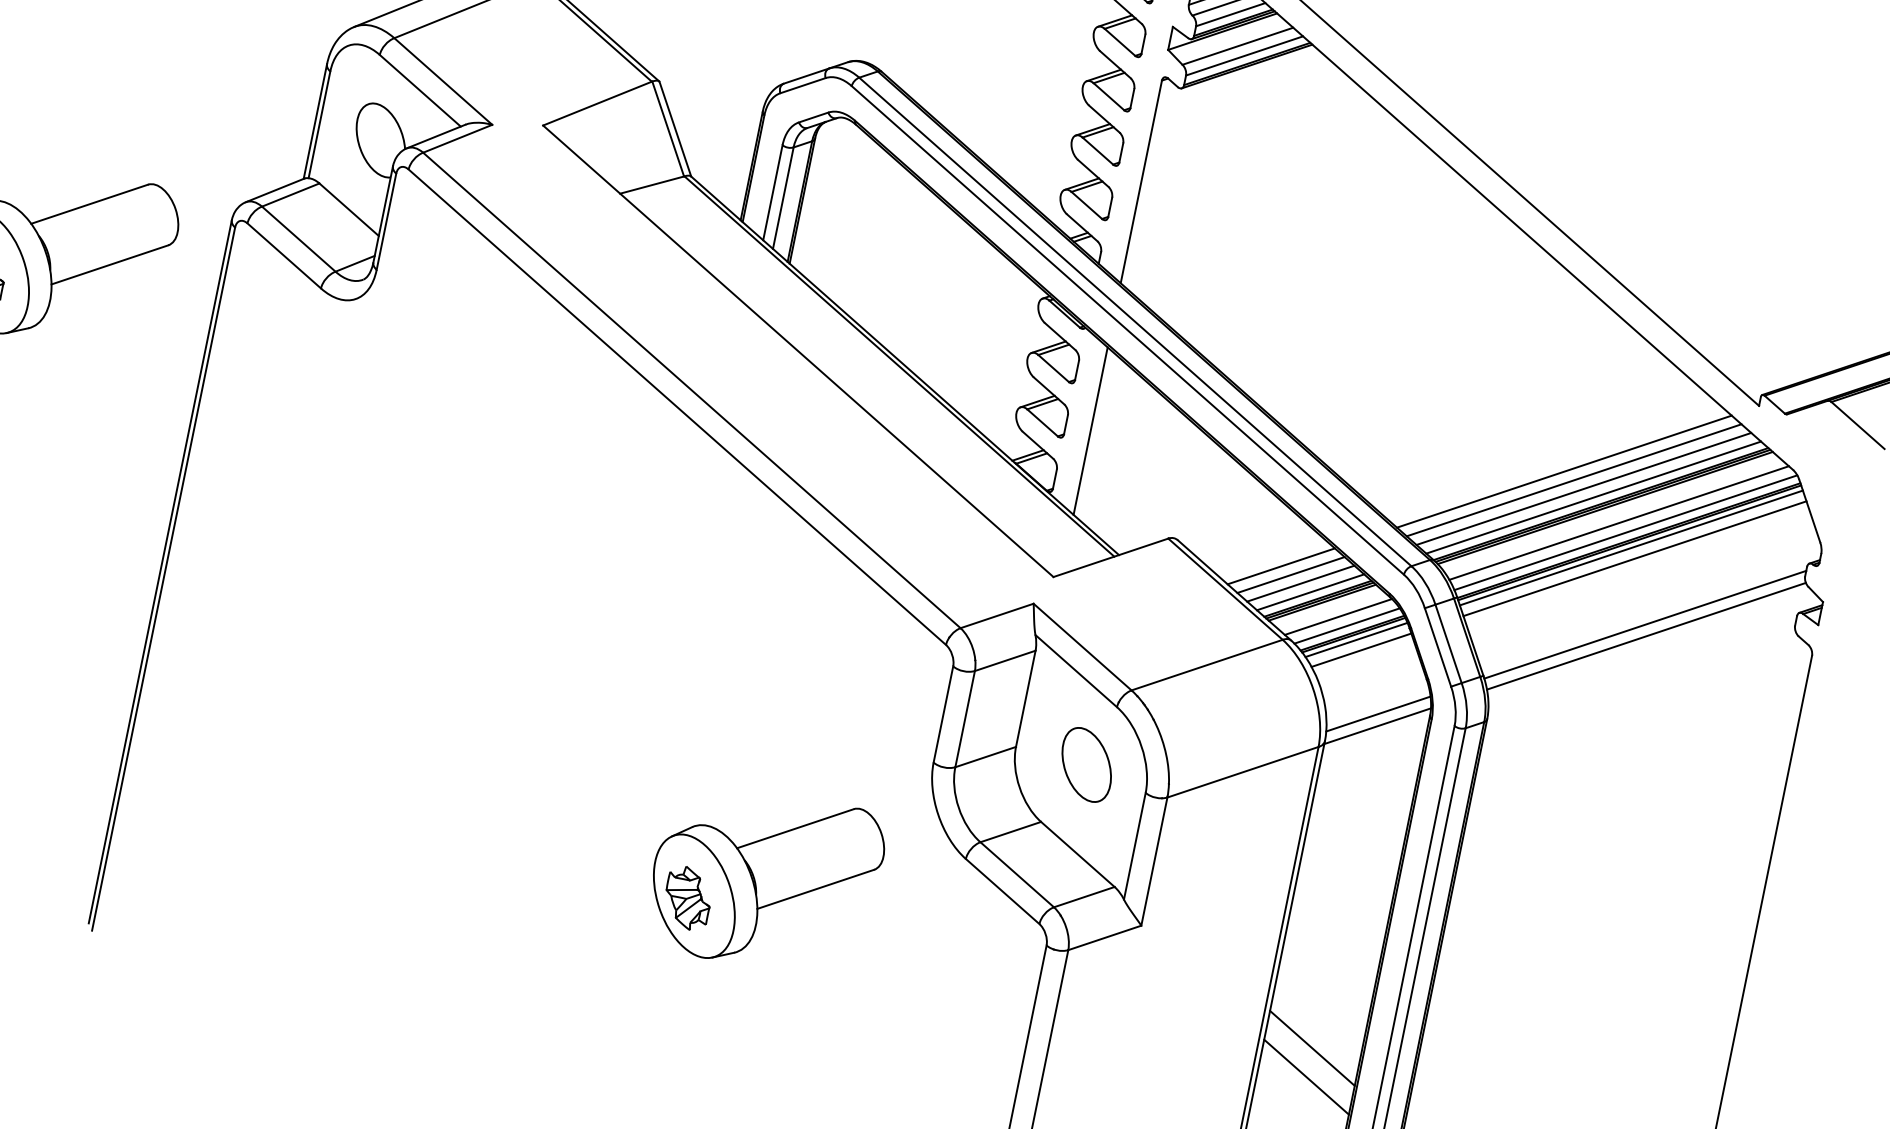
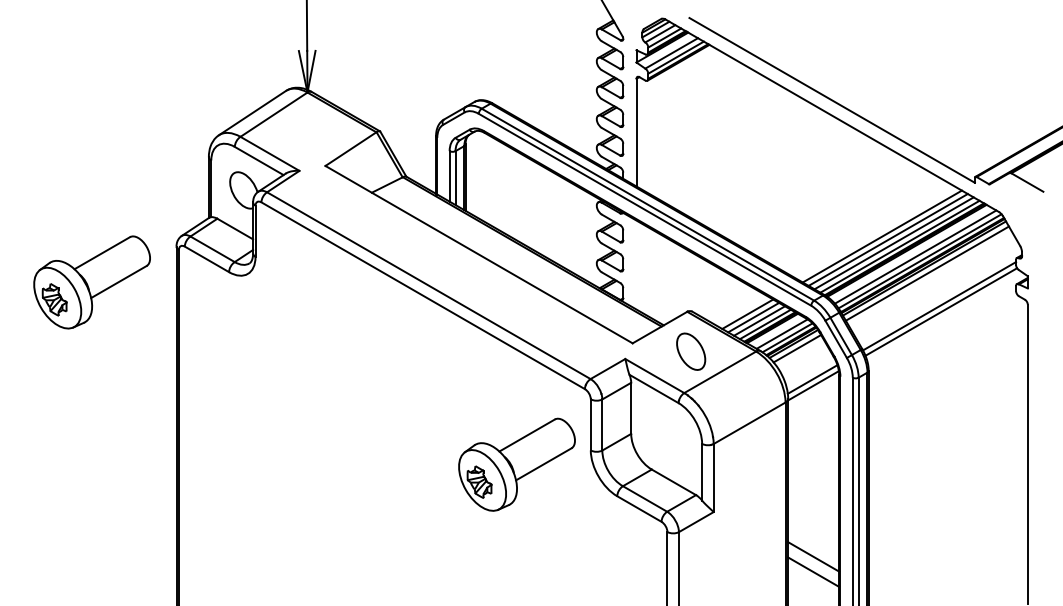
line: (1090, 430) -> (636, 264), removed
part: (1087, 764) -> (691, 351), moved
part: (764, 879) -> (516, 464), moved

